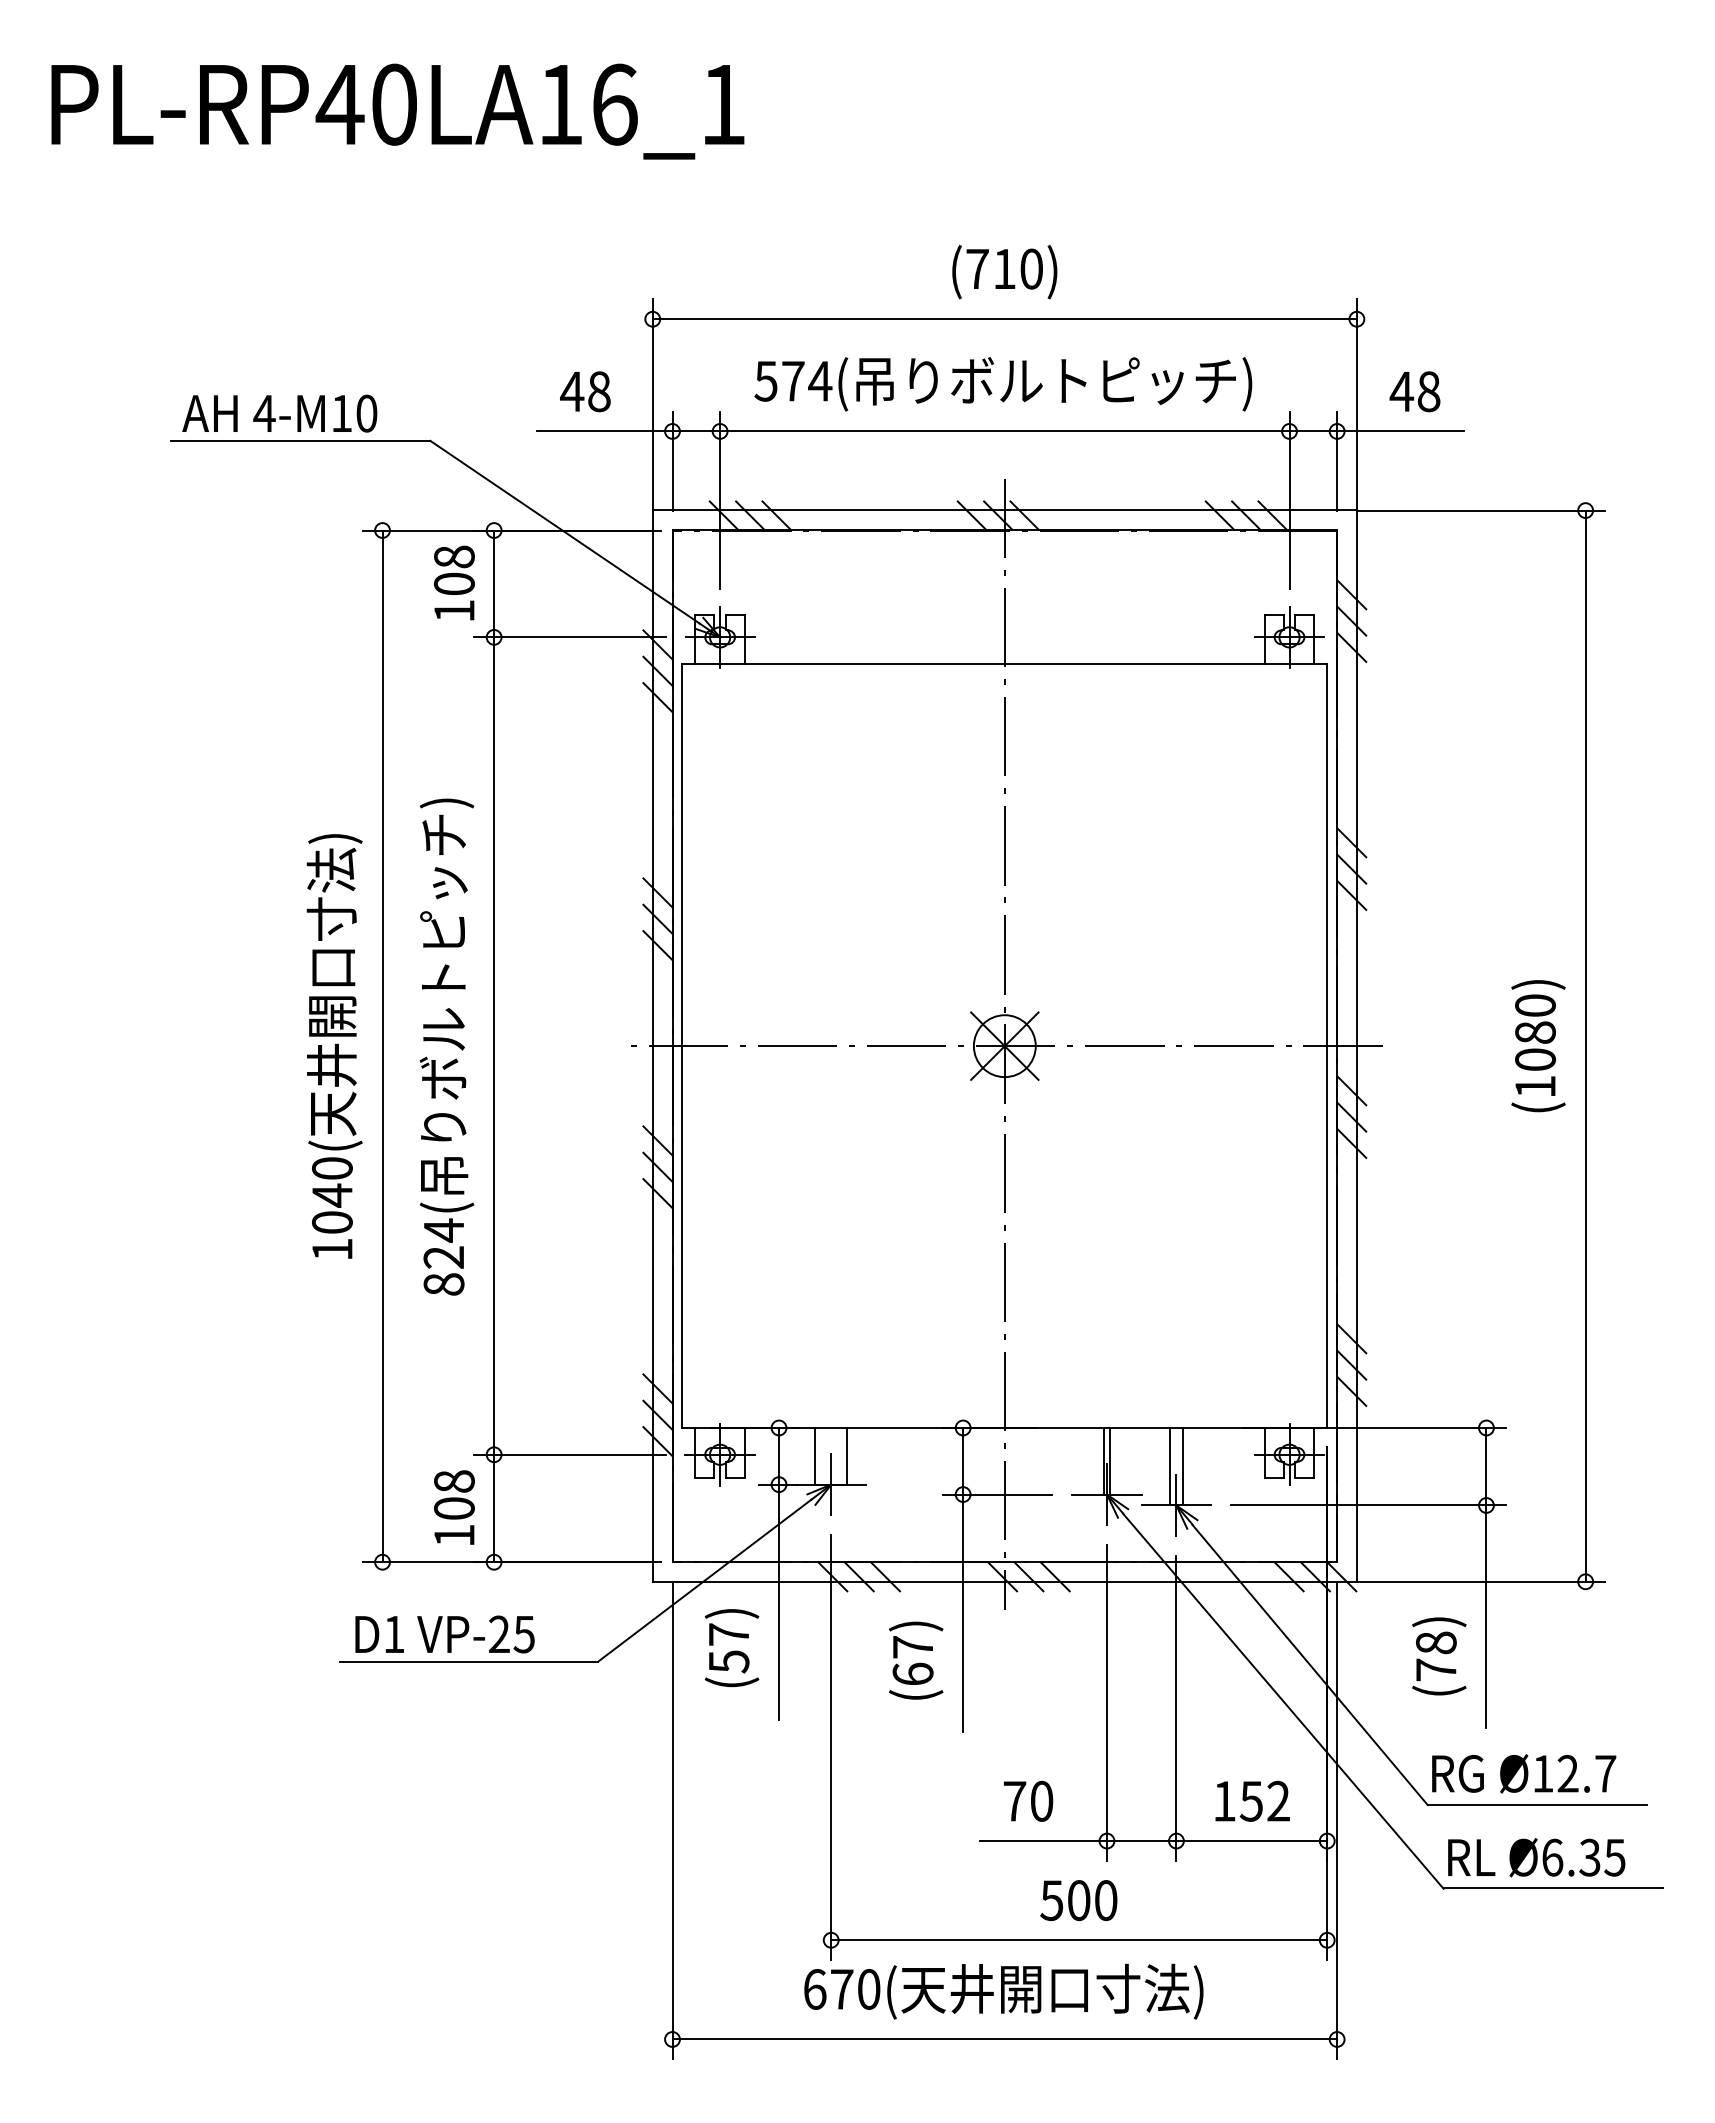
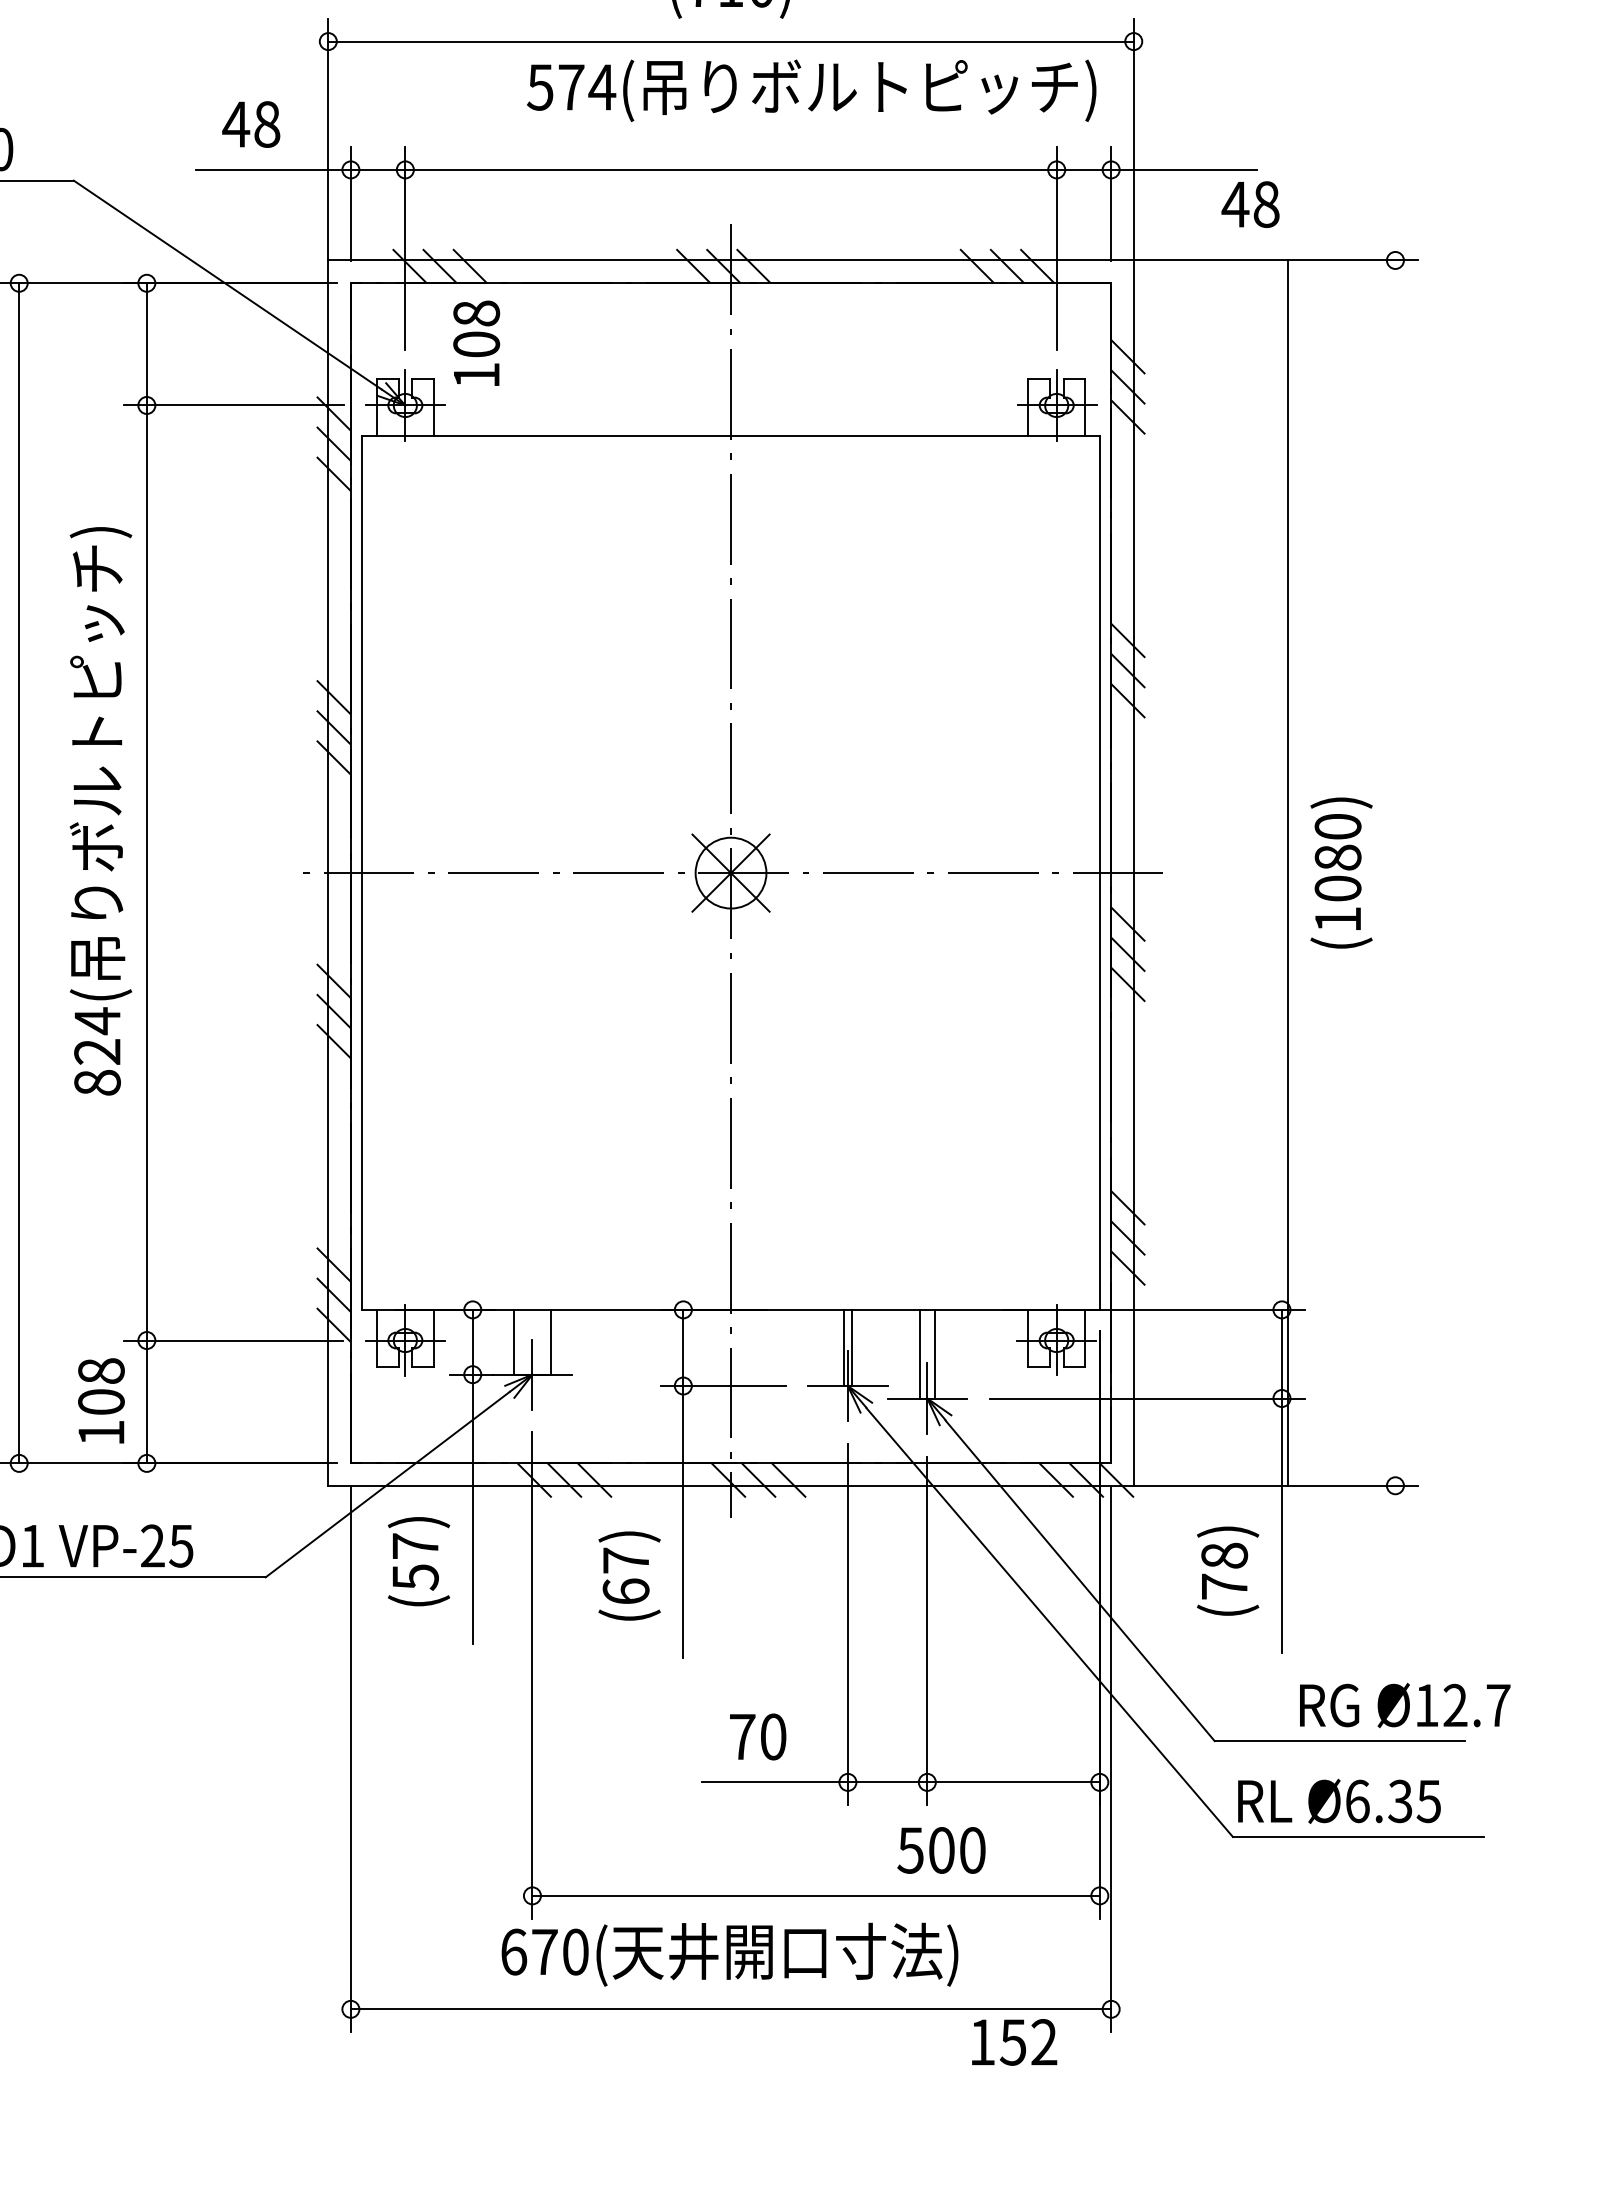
text: (1003, 384) -> (811, 91), moved
text: (1414, 391) -> (1249, 204), moved
text: (454, 582) -> (476, 342), moved
line: (1585, 1045) -> (1287, 872), moved
text: (446, 1046) -> (100, 810), moved
text: (1524, 1773) -> (1405, 1705), moved
text: (1252, 1800) -> (1014, 2041), moved
text: (1078, 1900) -> (941, 1850), moved

